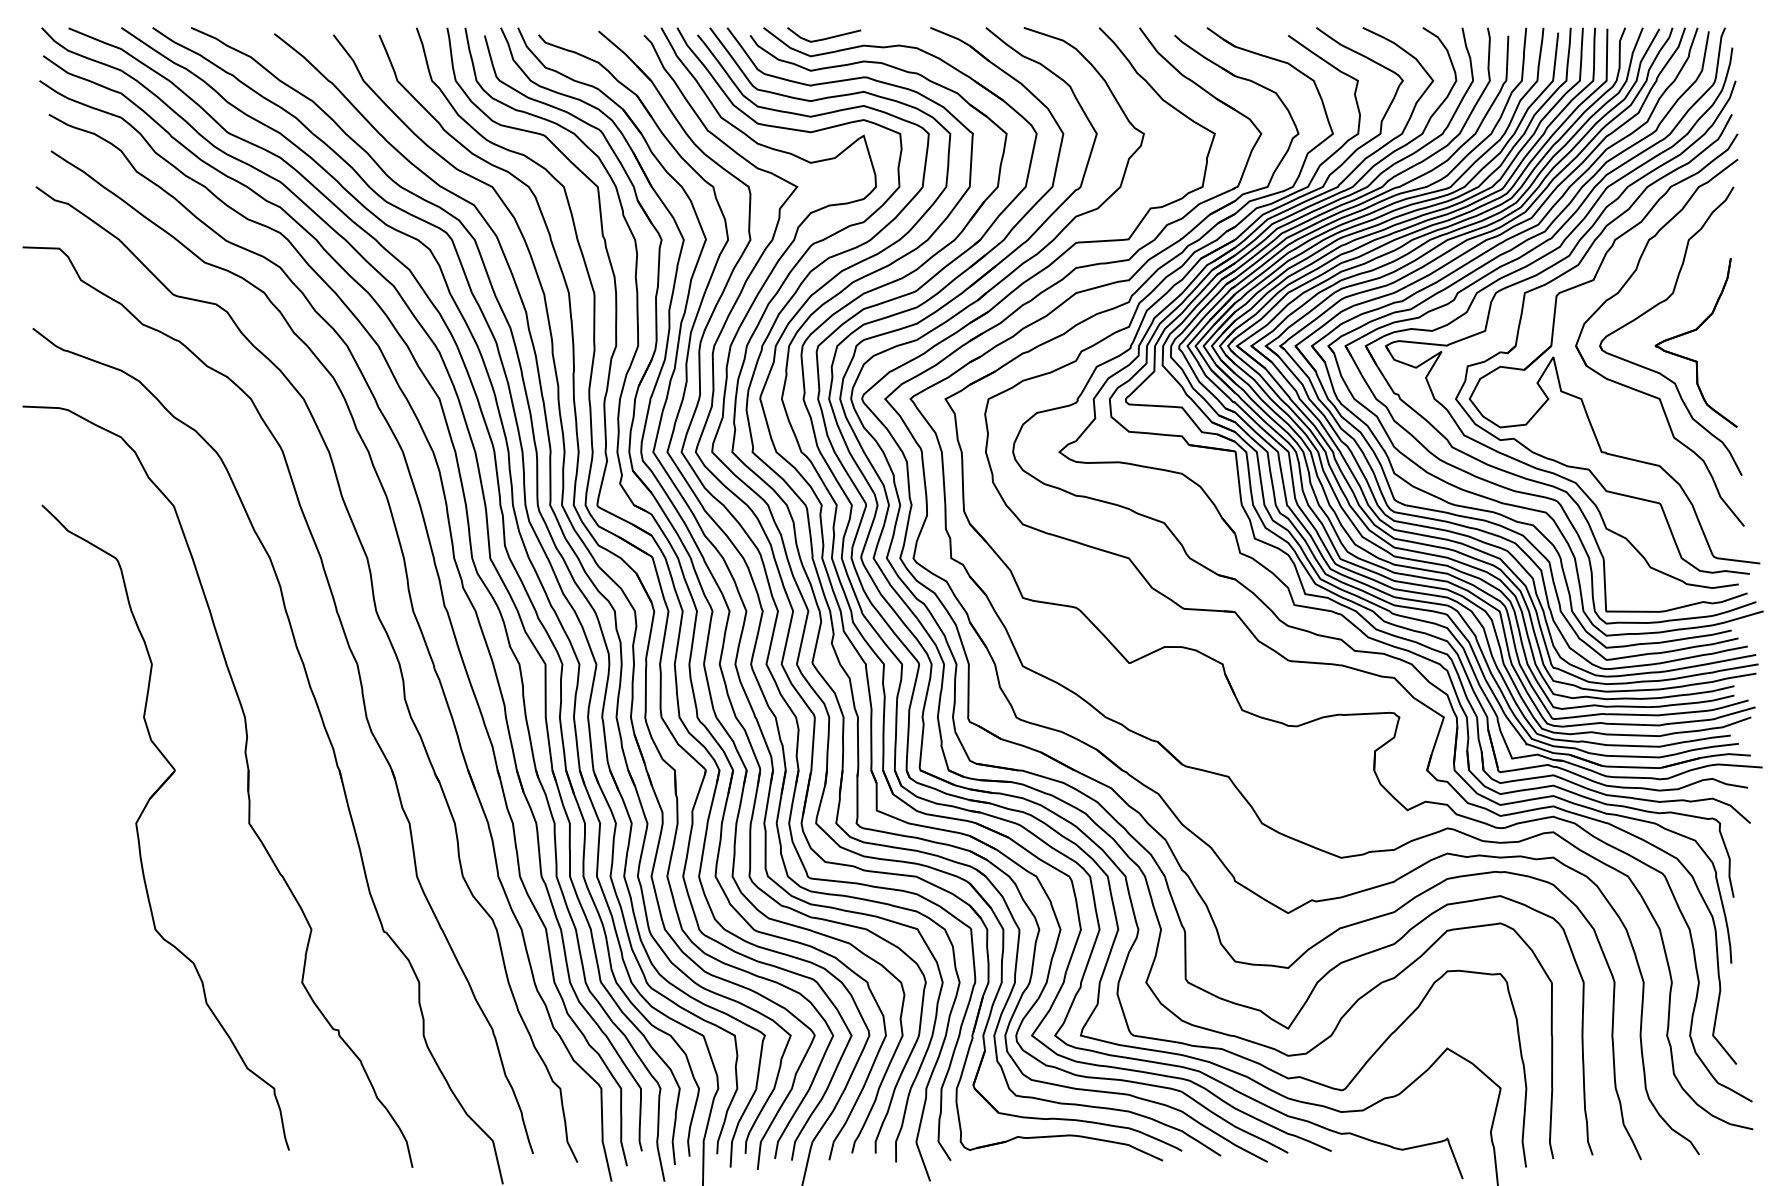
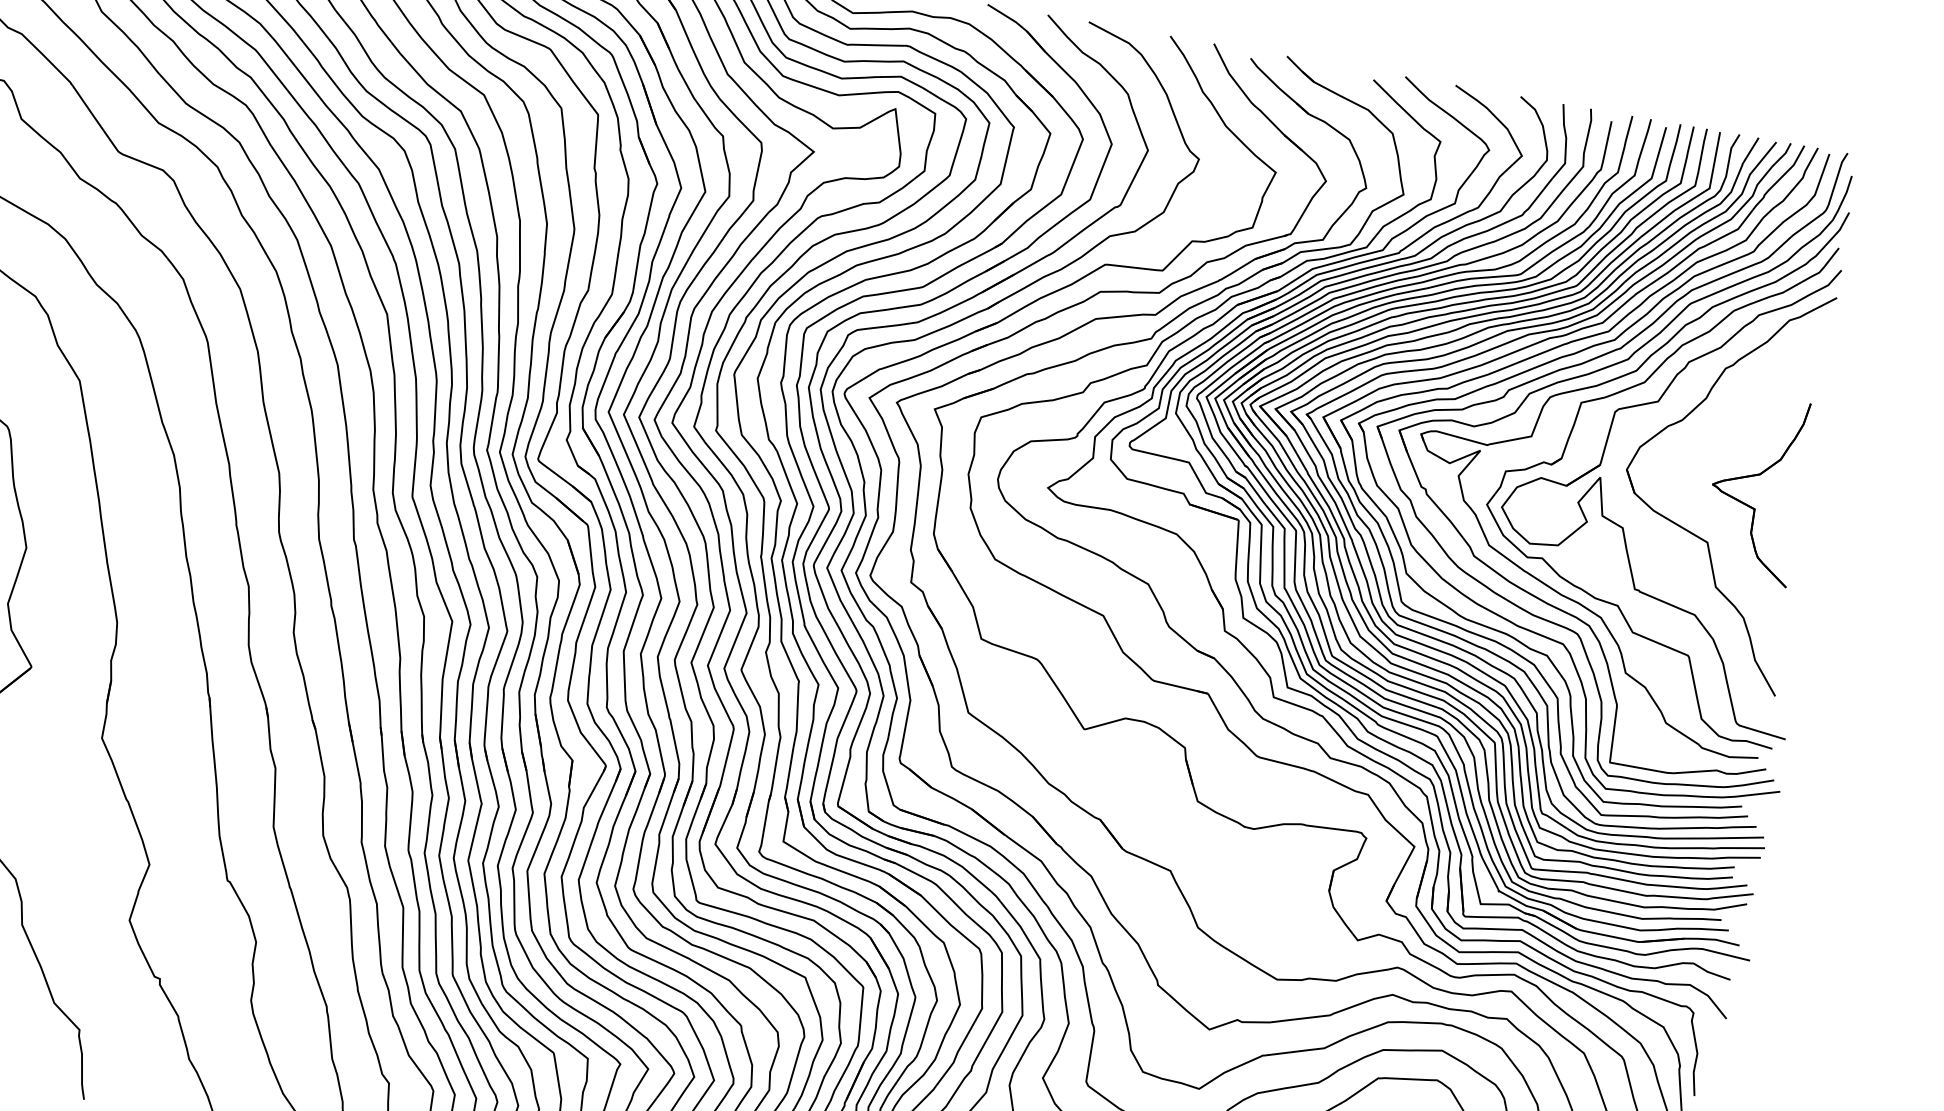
part: (1655, 307) -> (1720, 442), removed

